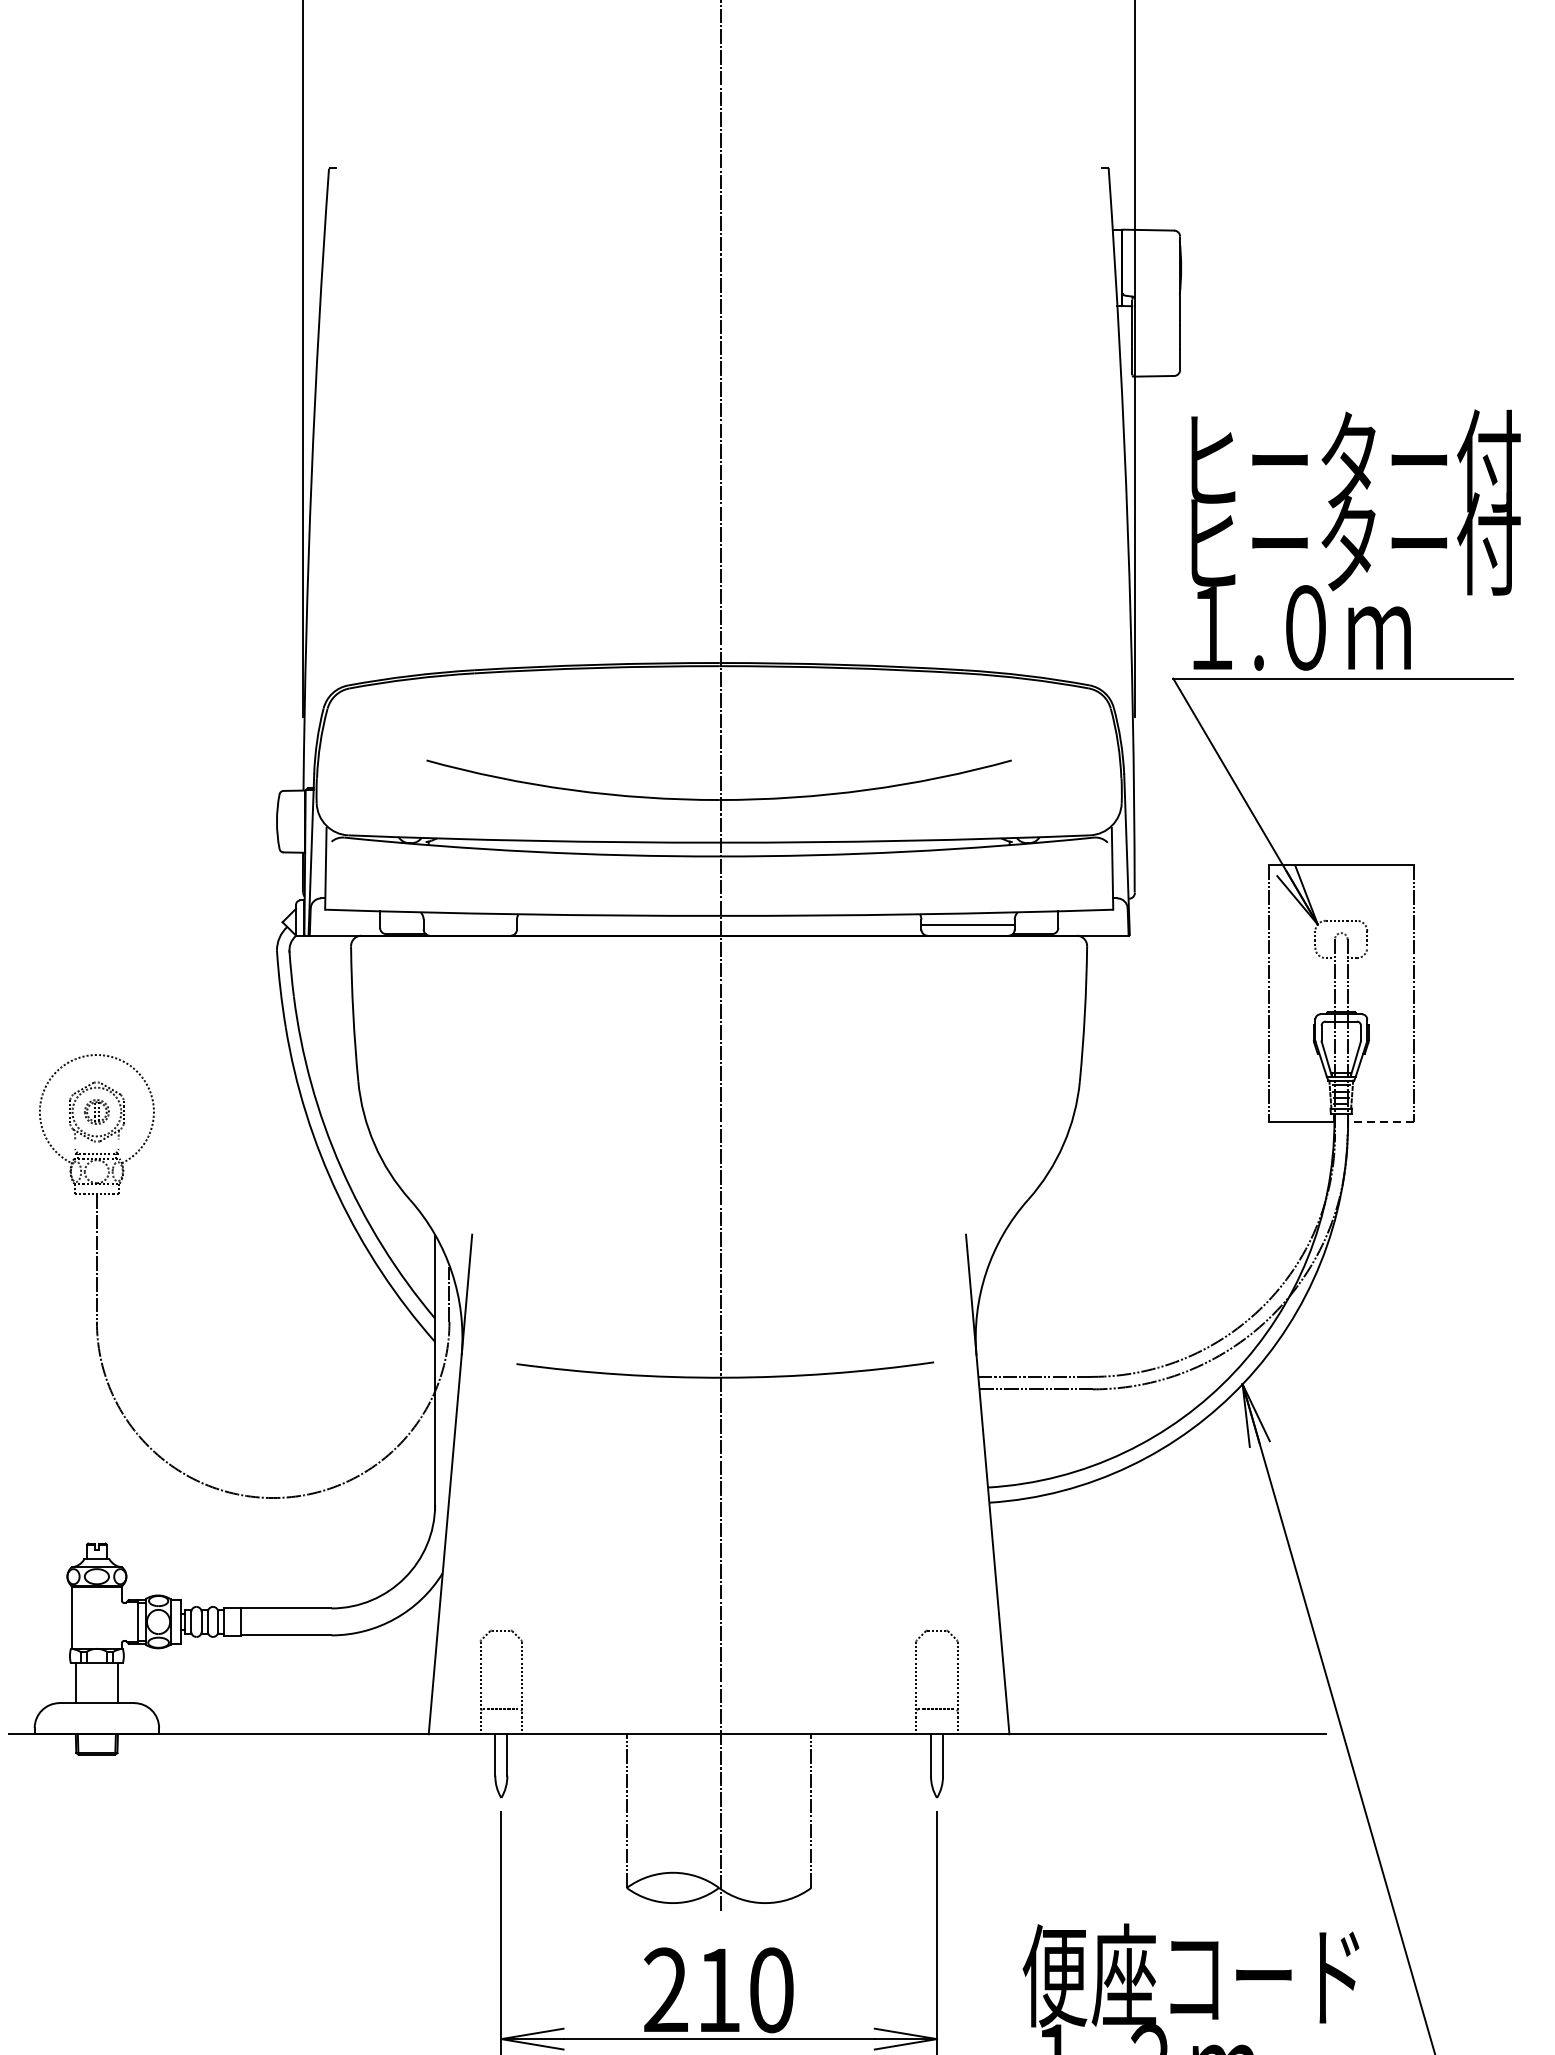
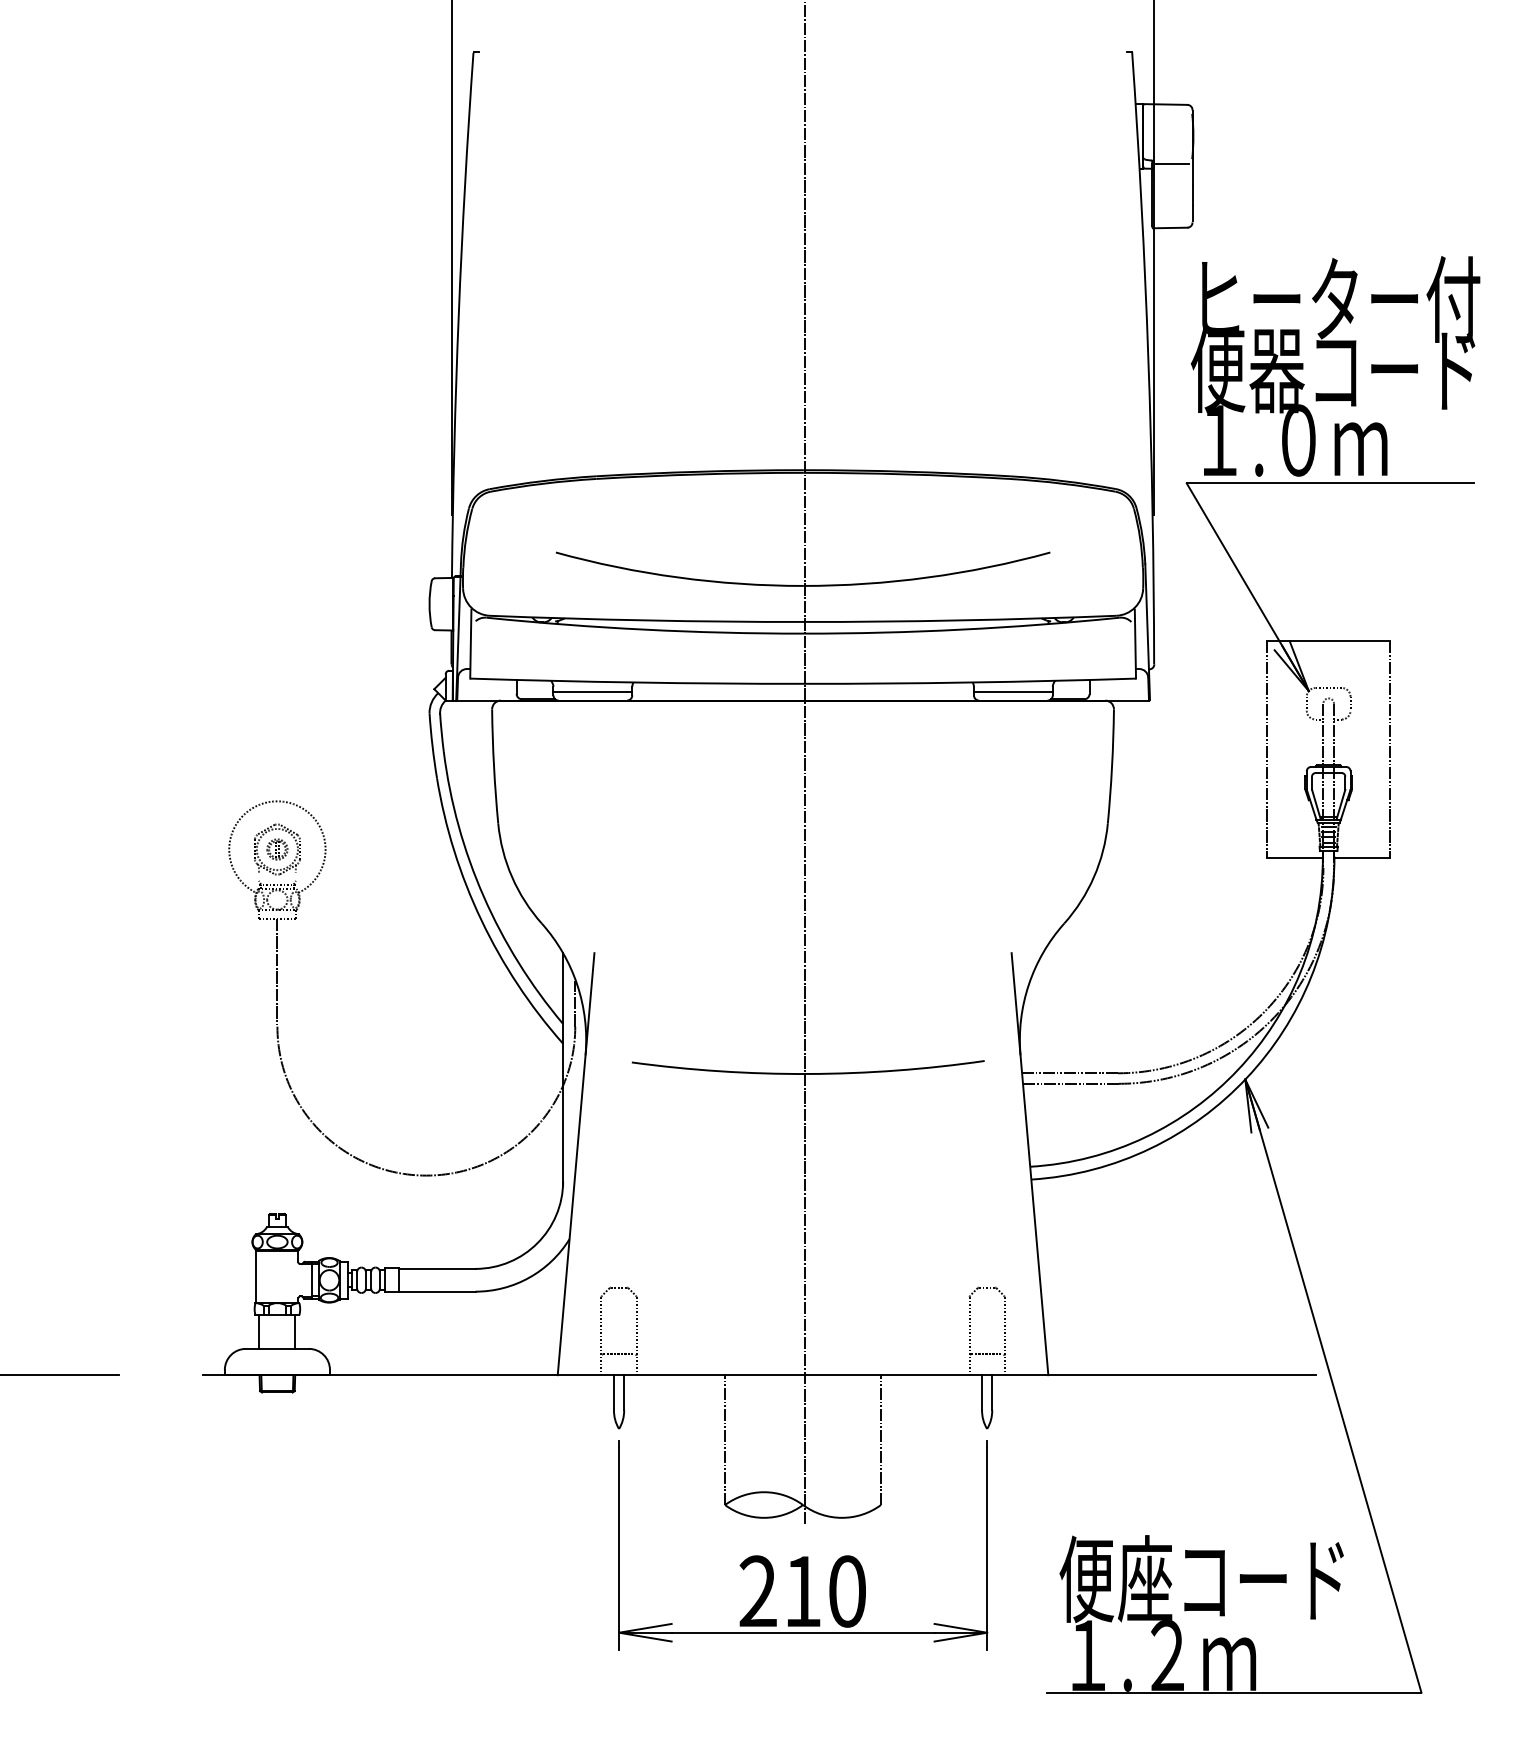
line: (1156, 299) -> (1172, 163), added
text: (1349, 543) -> (1335, 369), ヒーター付 -> 便器コード
line: (469, 924) -> (592, 691), added
line: (1381, 1122) -> (1362, 858), dashed -> solid

